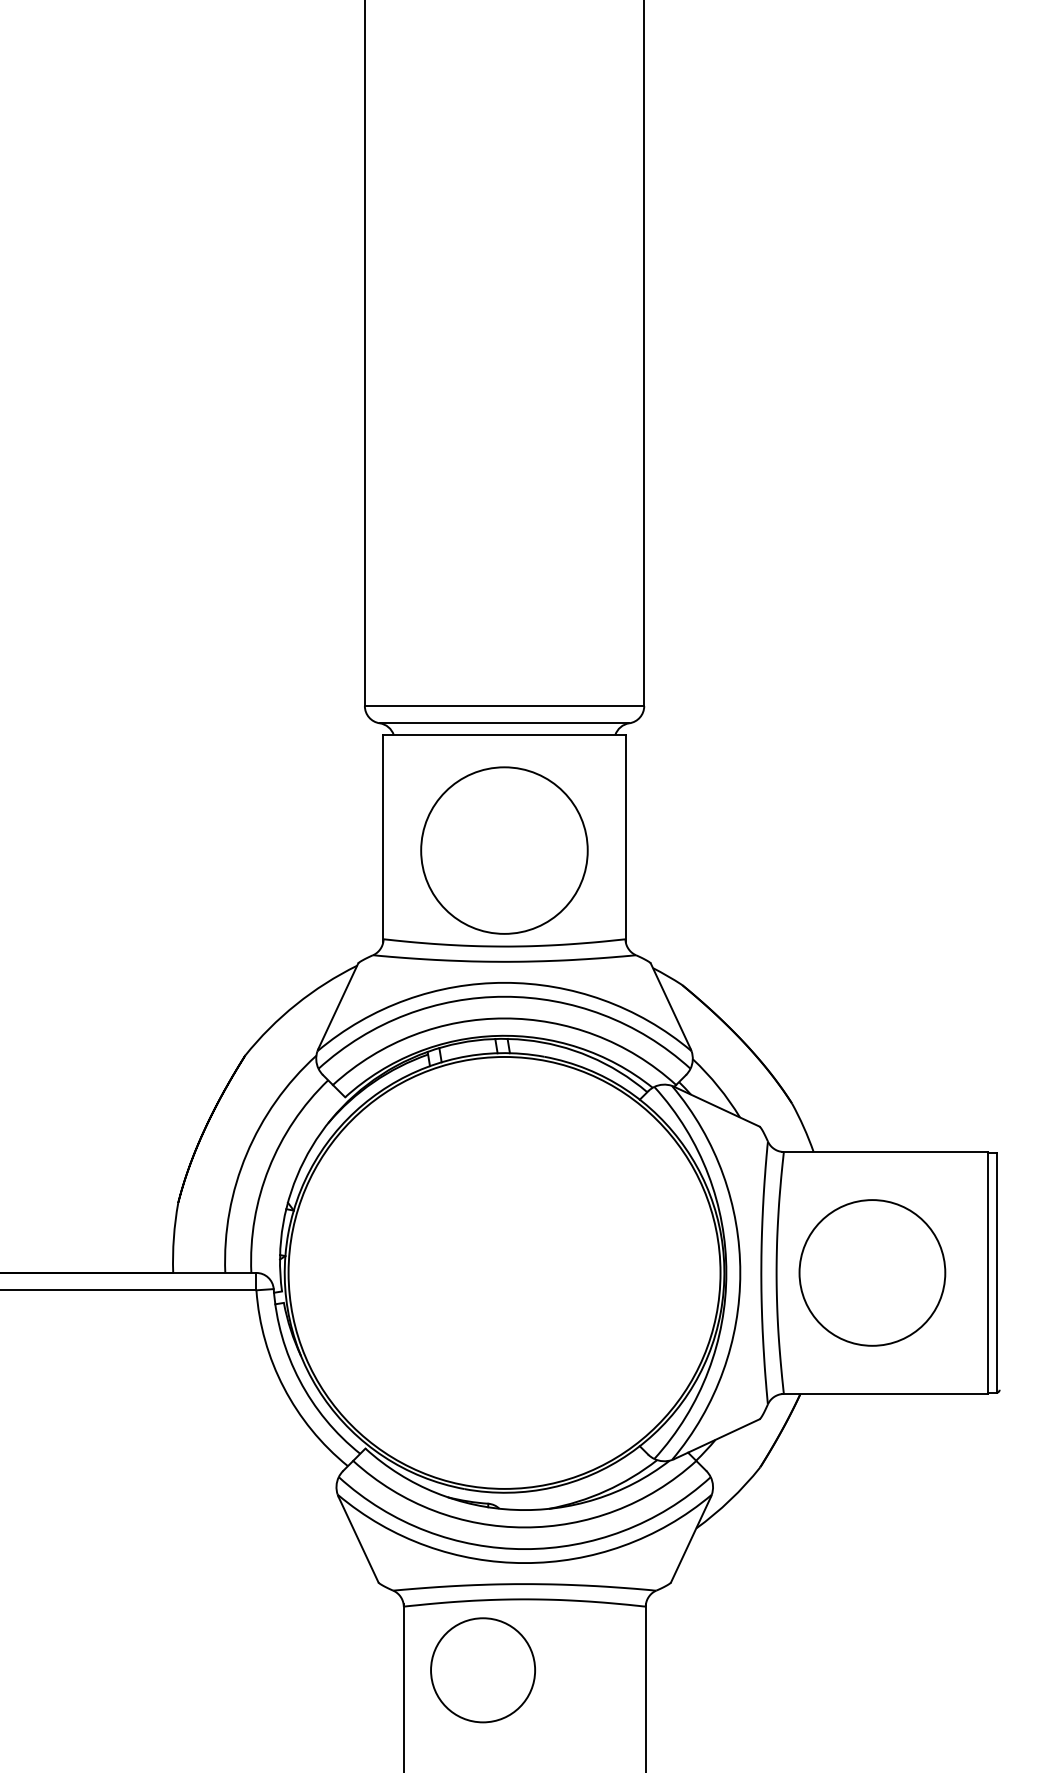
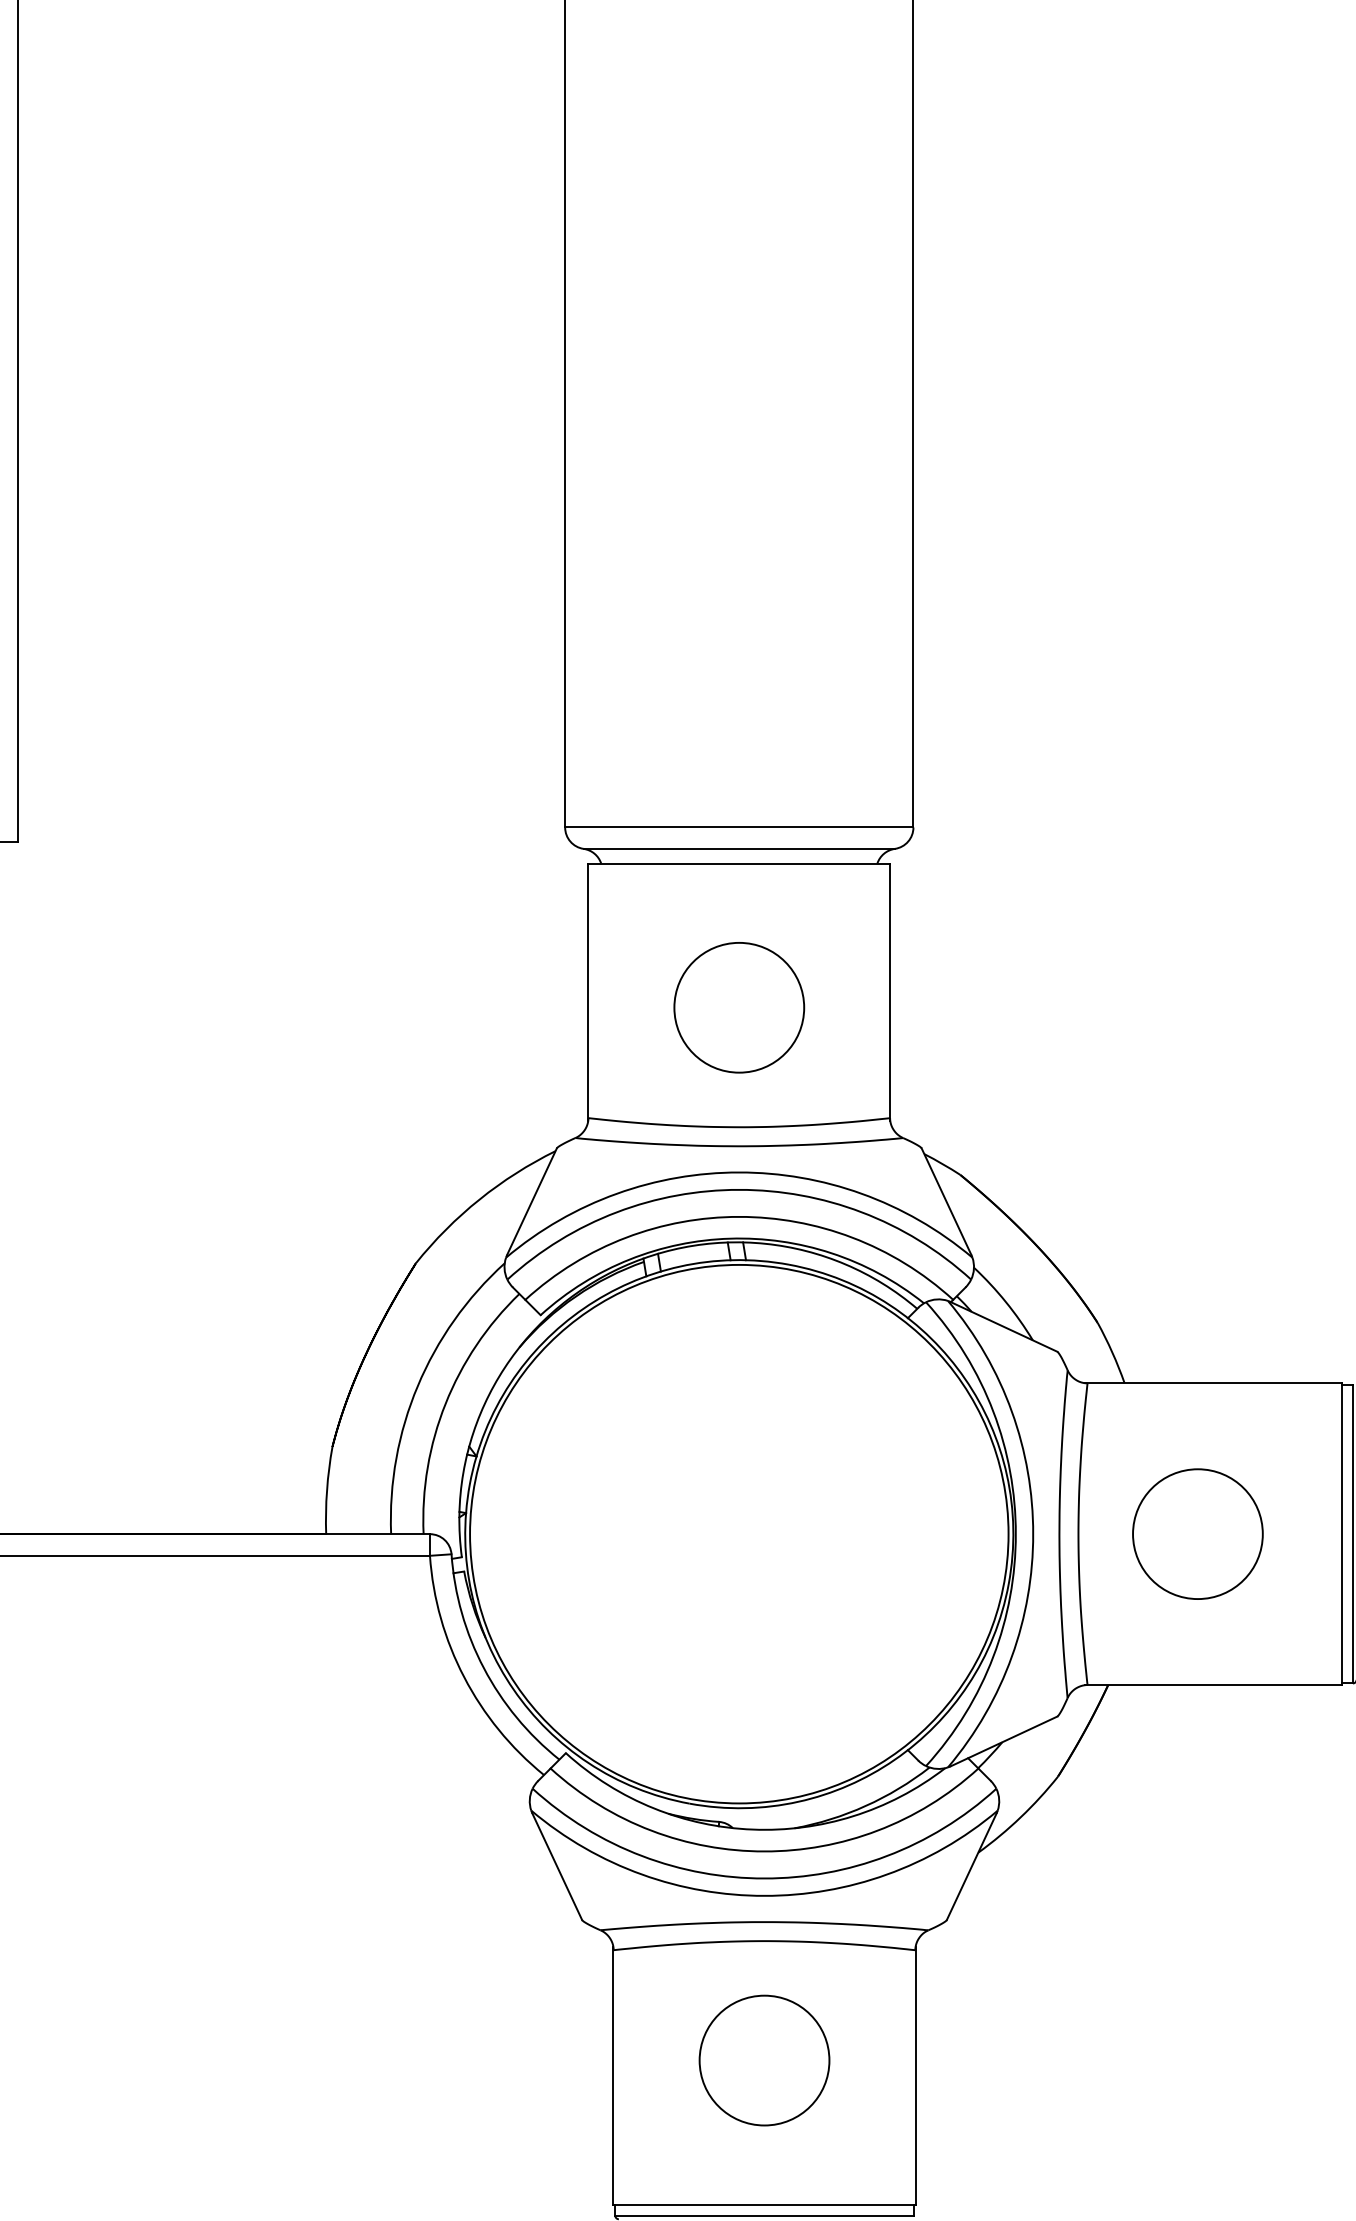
circle: (504, 850) -> (739, 1007), size x0.62
circle: (872, 1273) -> (1197, 1534), size x0.71
circle: (483, 1670) -> (764, 2060), moved

